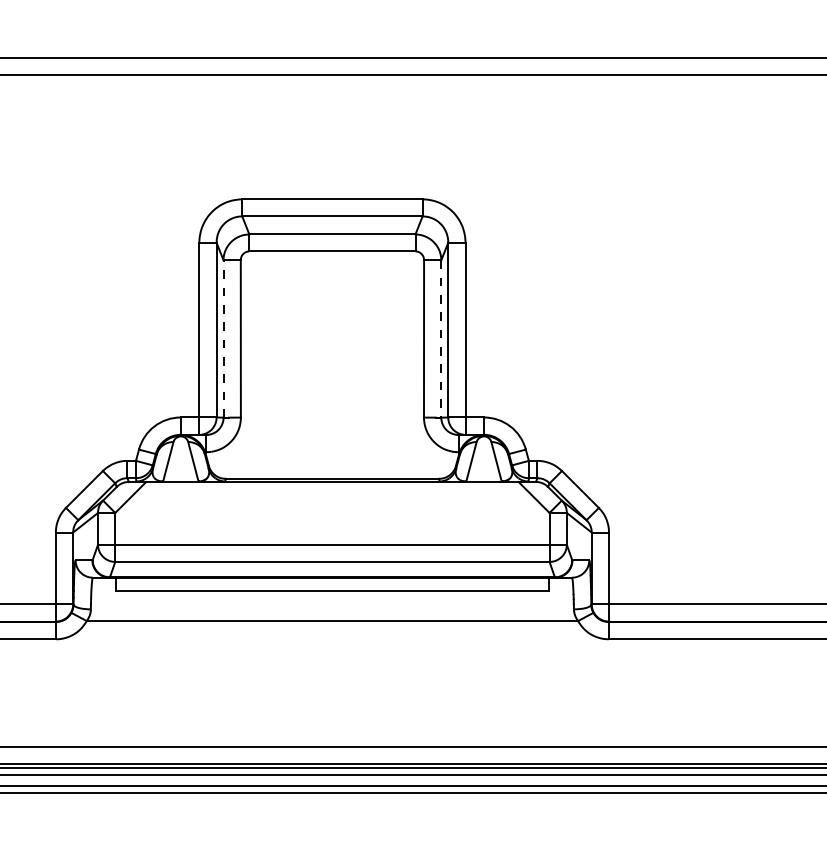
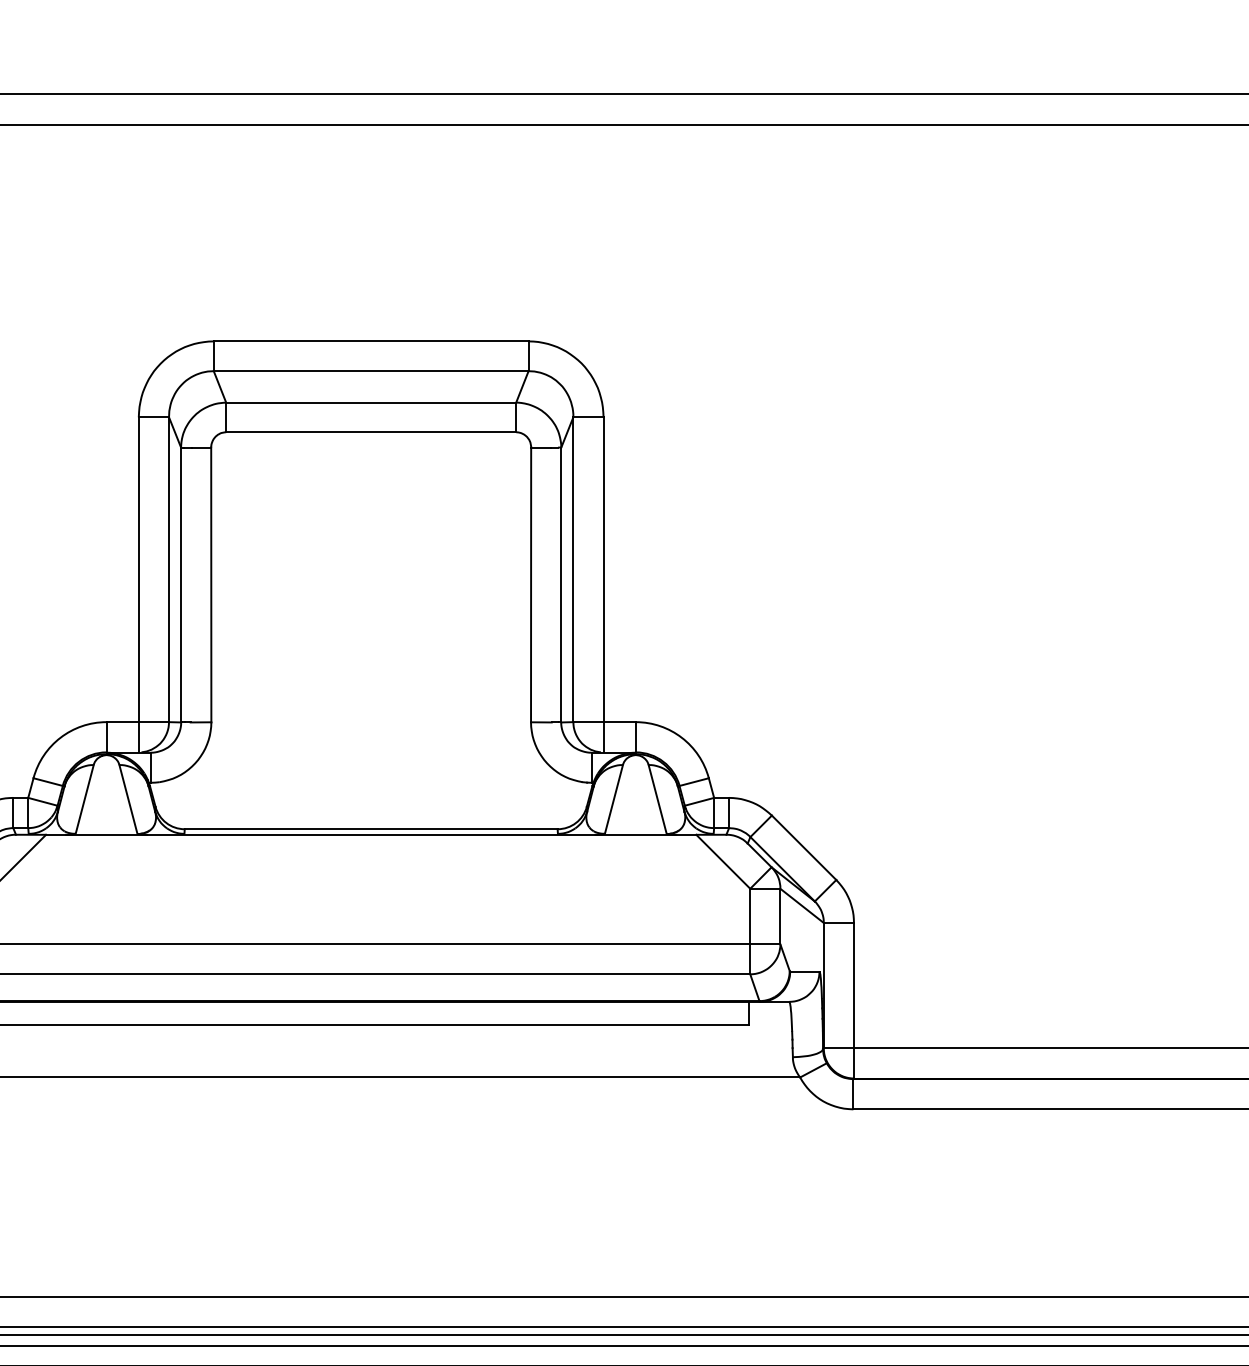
line: (223, 338) -> (181, 584), dashed -> solid
line: (441, 338) -> (561, 584), dashed -> solid

